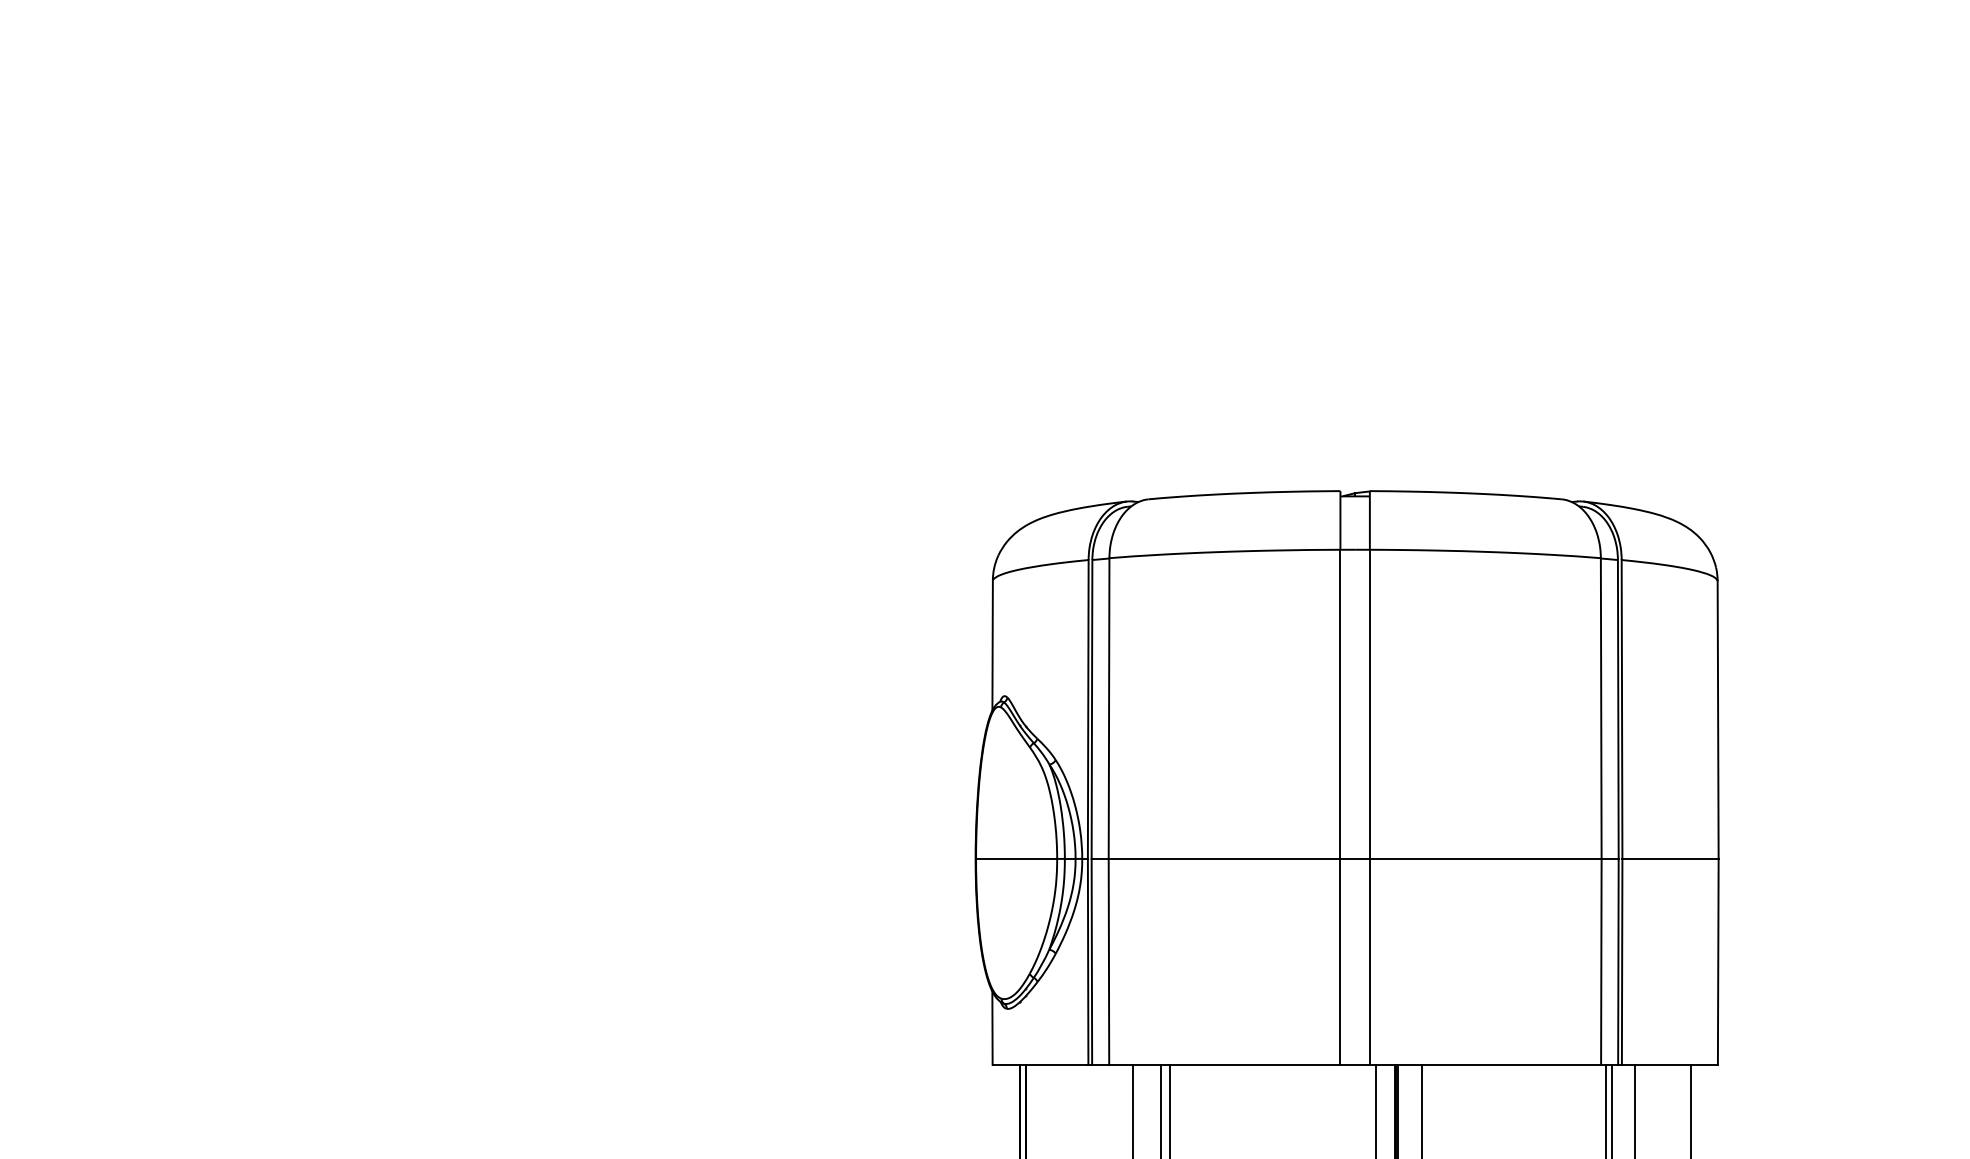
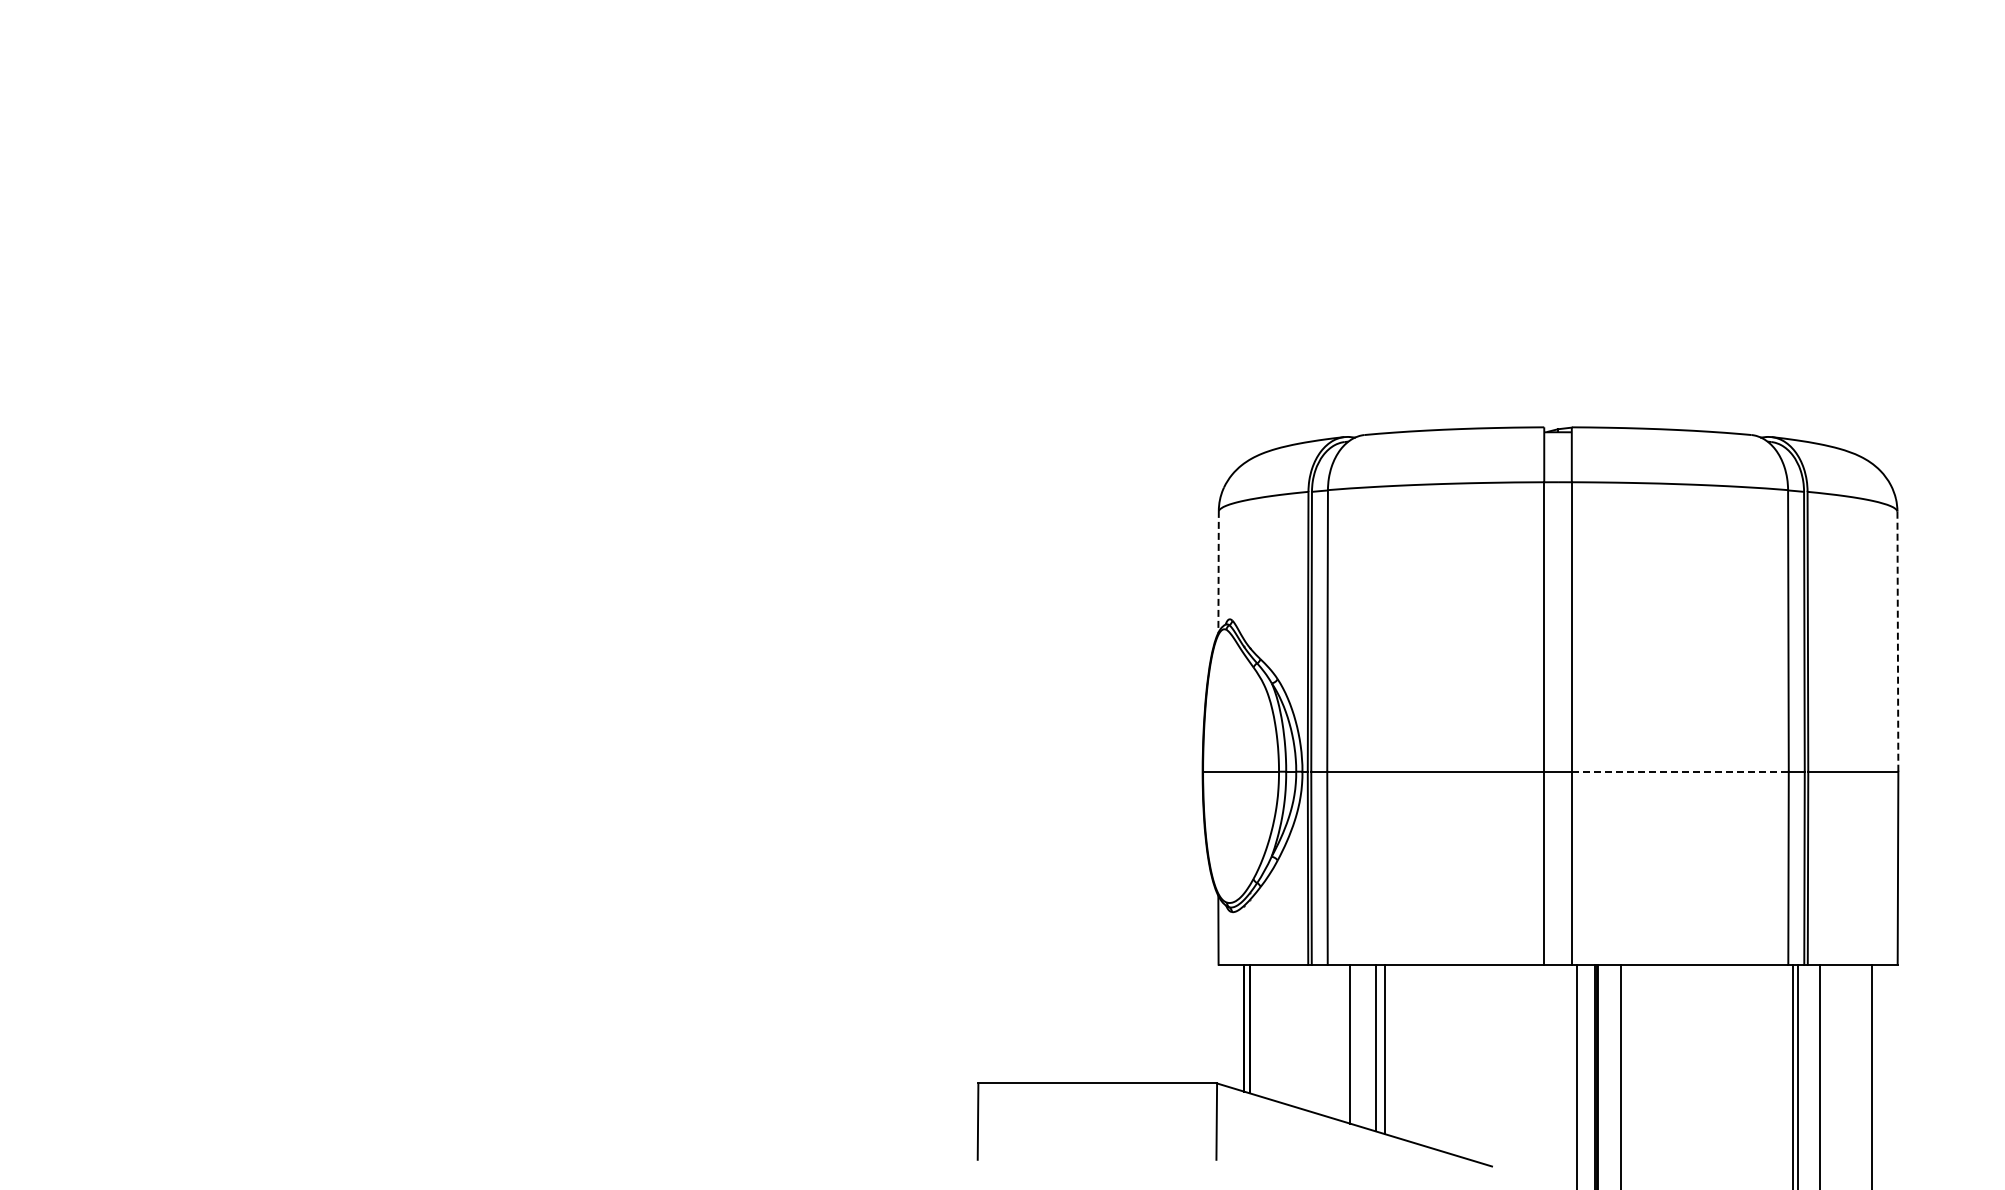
line: (992, 645) -> (1218, 571), solid -> dashed
line: (1717, 719) -> (1897, 641), solid -> dashed
line: (1485, 858) -> (1680, 771), solid -> dashed

